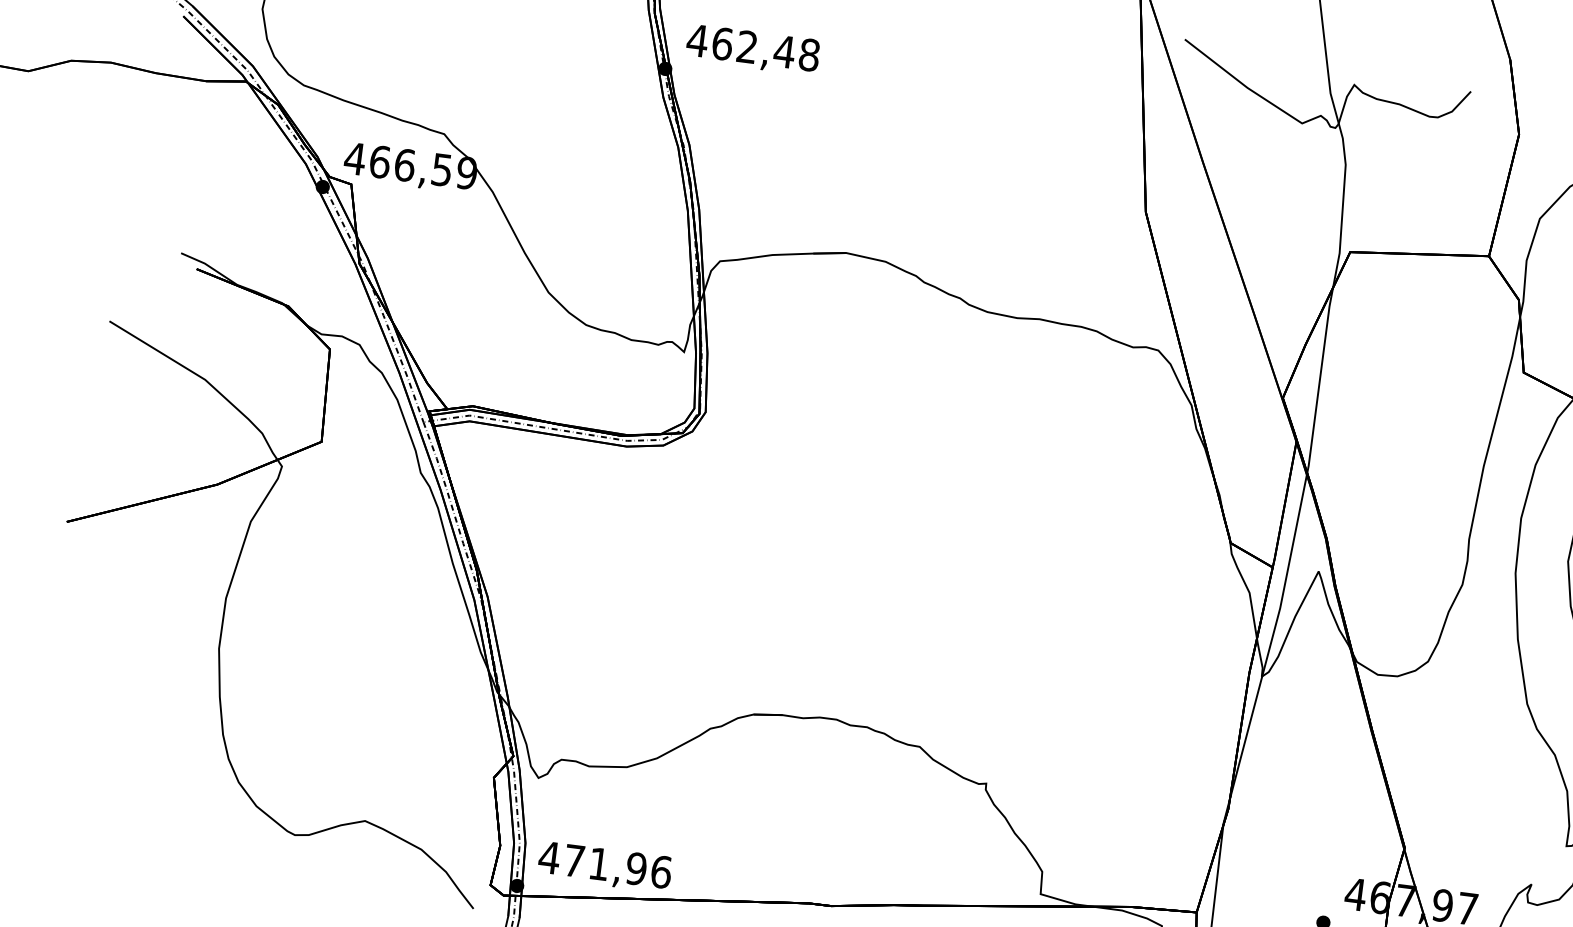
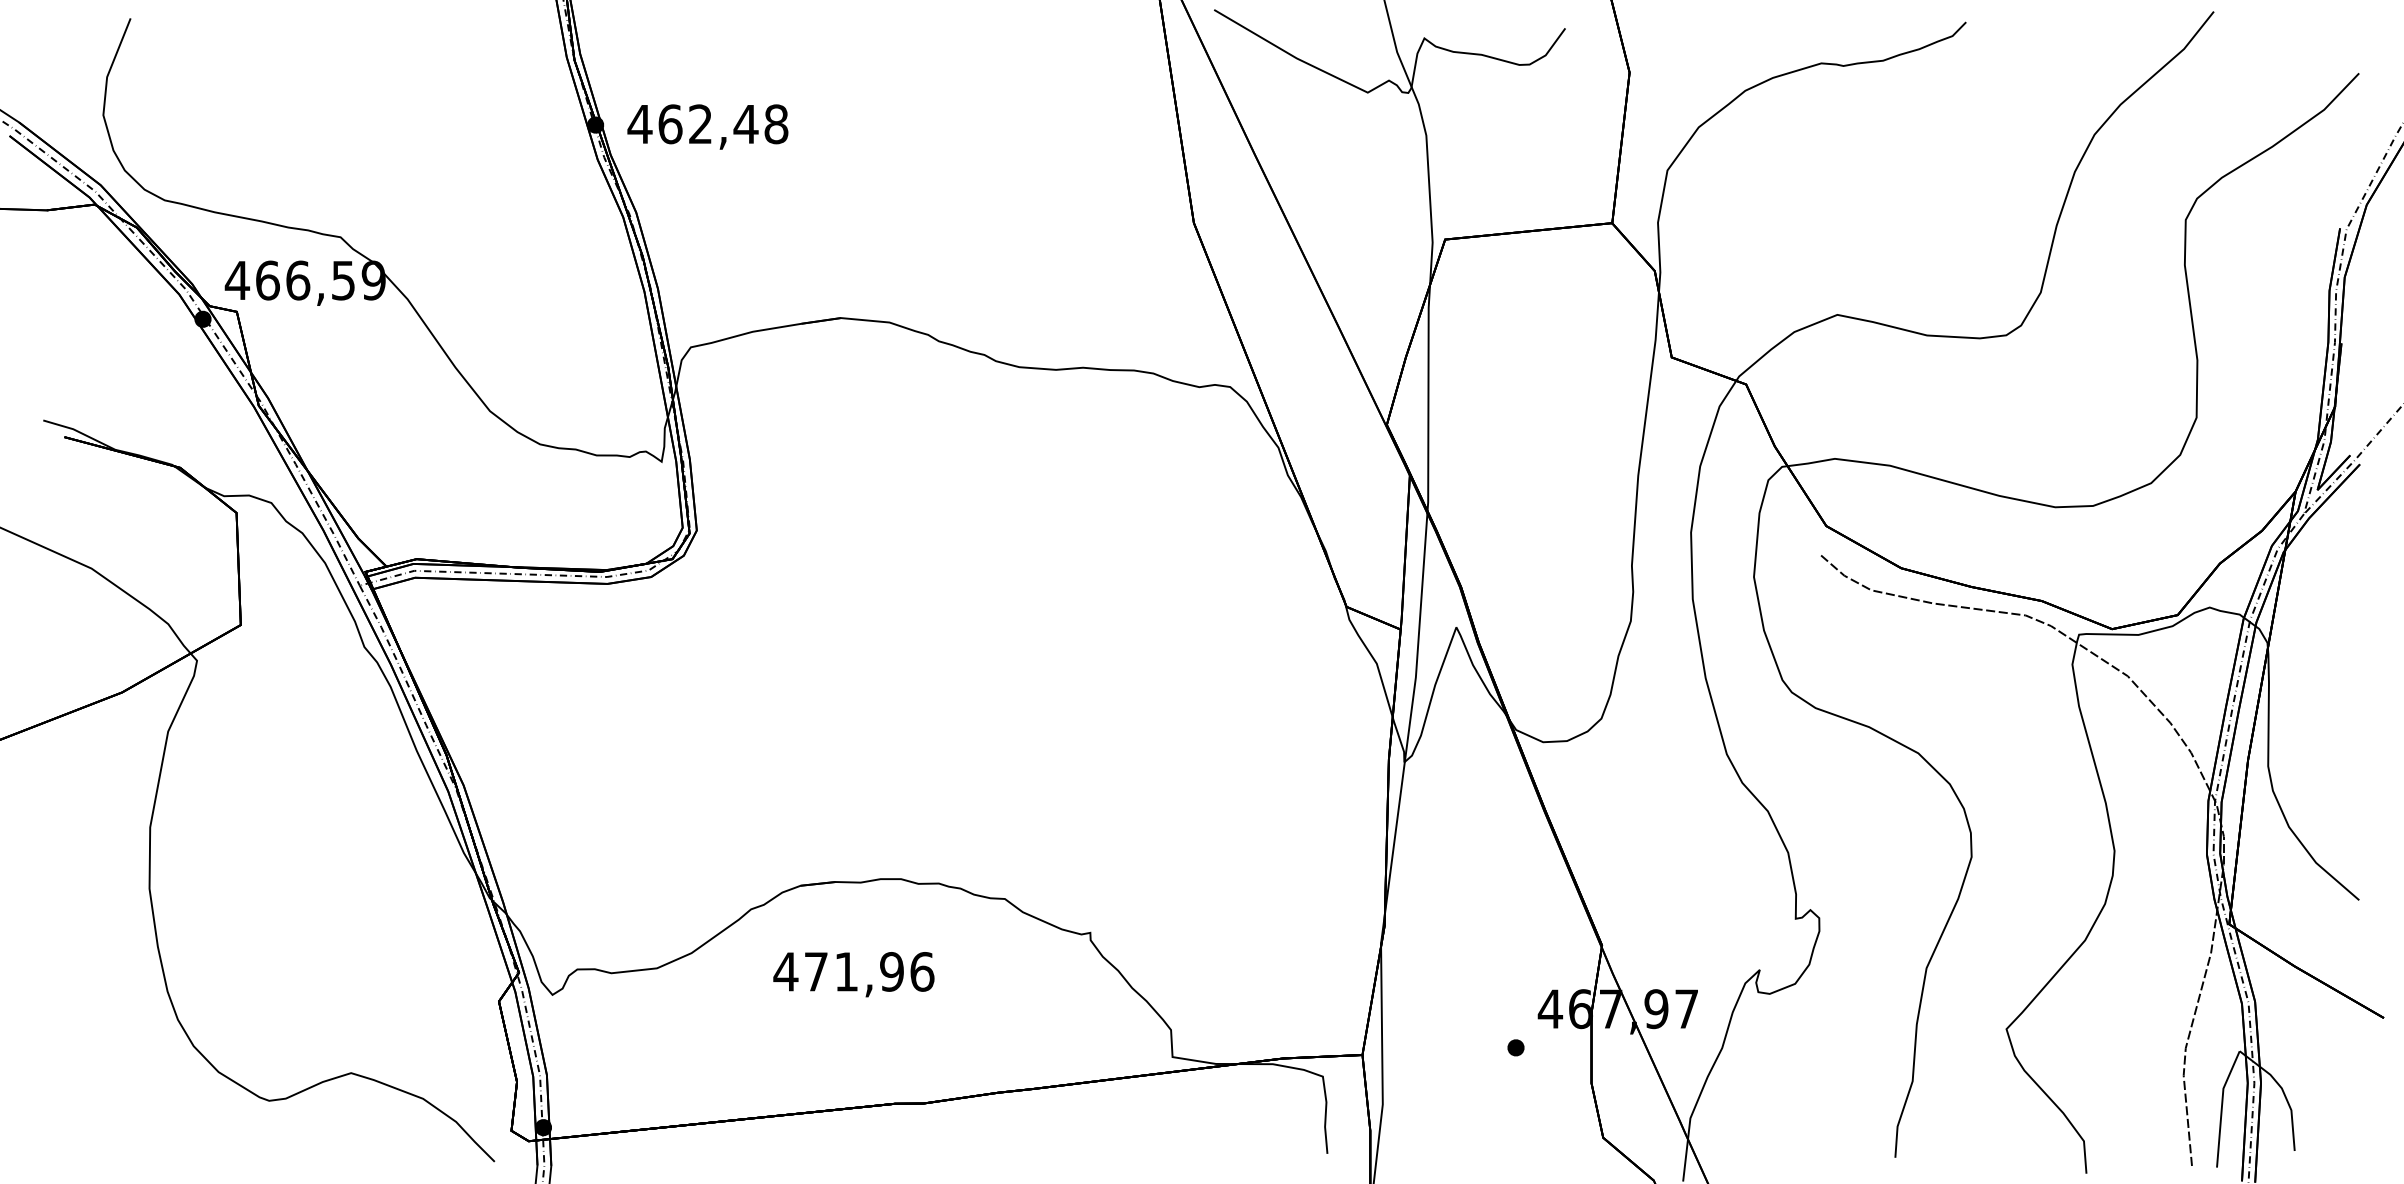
text: (752, 49) -> (707, 126), moved
text: (604, 867) -> (853, 974), moved

